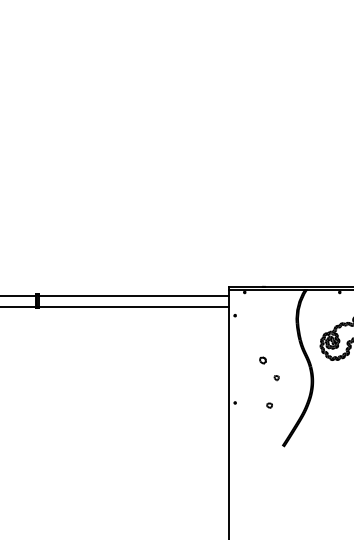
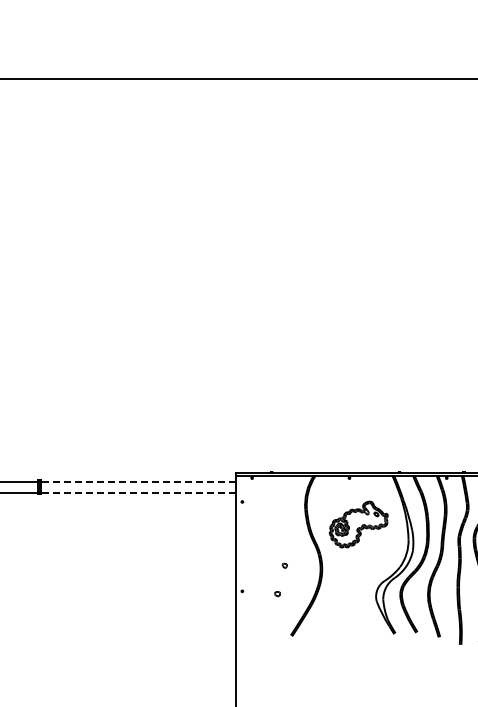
line: (133, 295) -> (138, 481), solid -> dashed
line: (133, 306) -> (138, 492), solid -> dashed
part: (262, 360) -> (270, 547), removed

